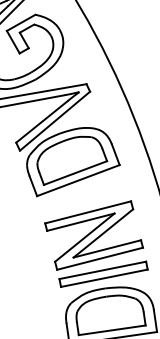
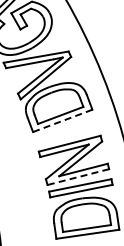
line: (78, 180) -> (62, 120), solid -> dashed
line: (100, 259) -> (78, 177), solid -> dashed

